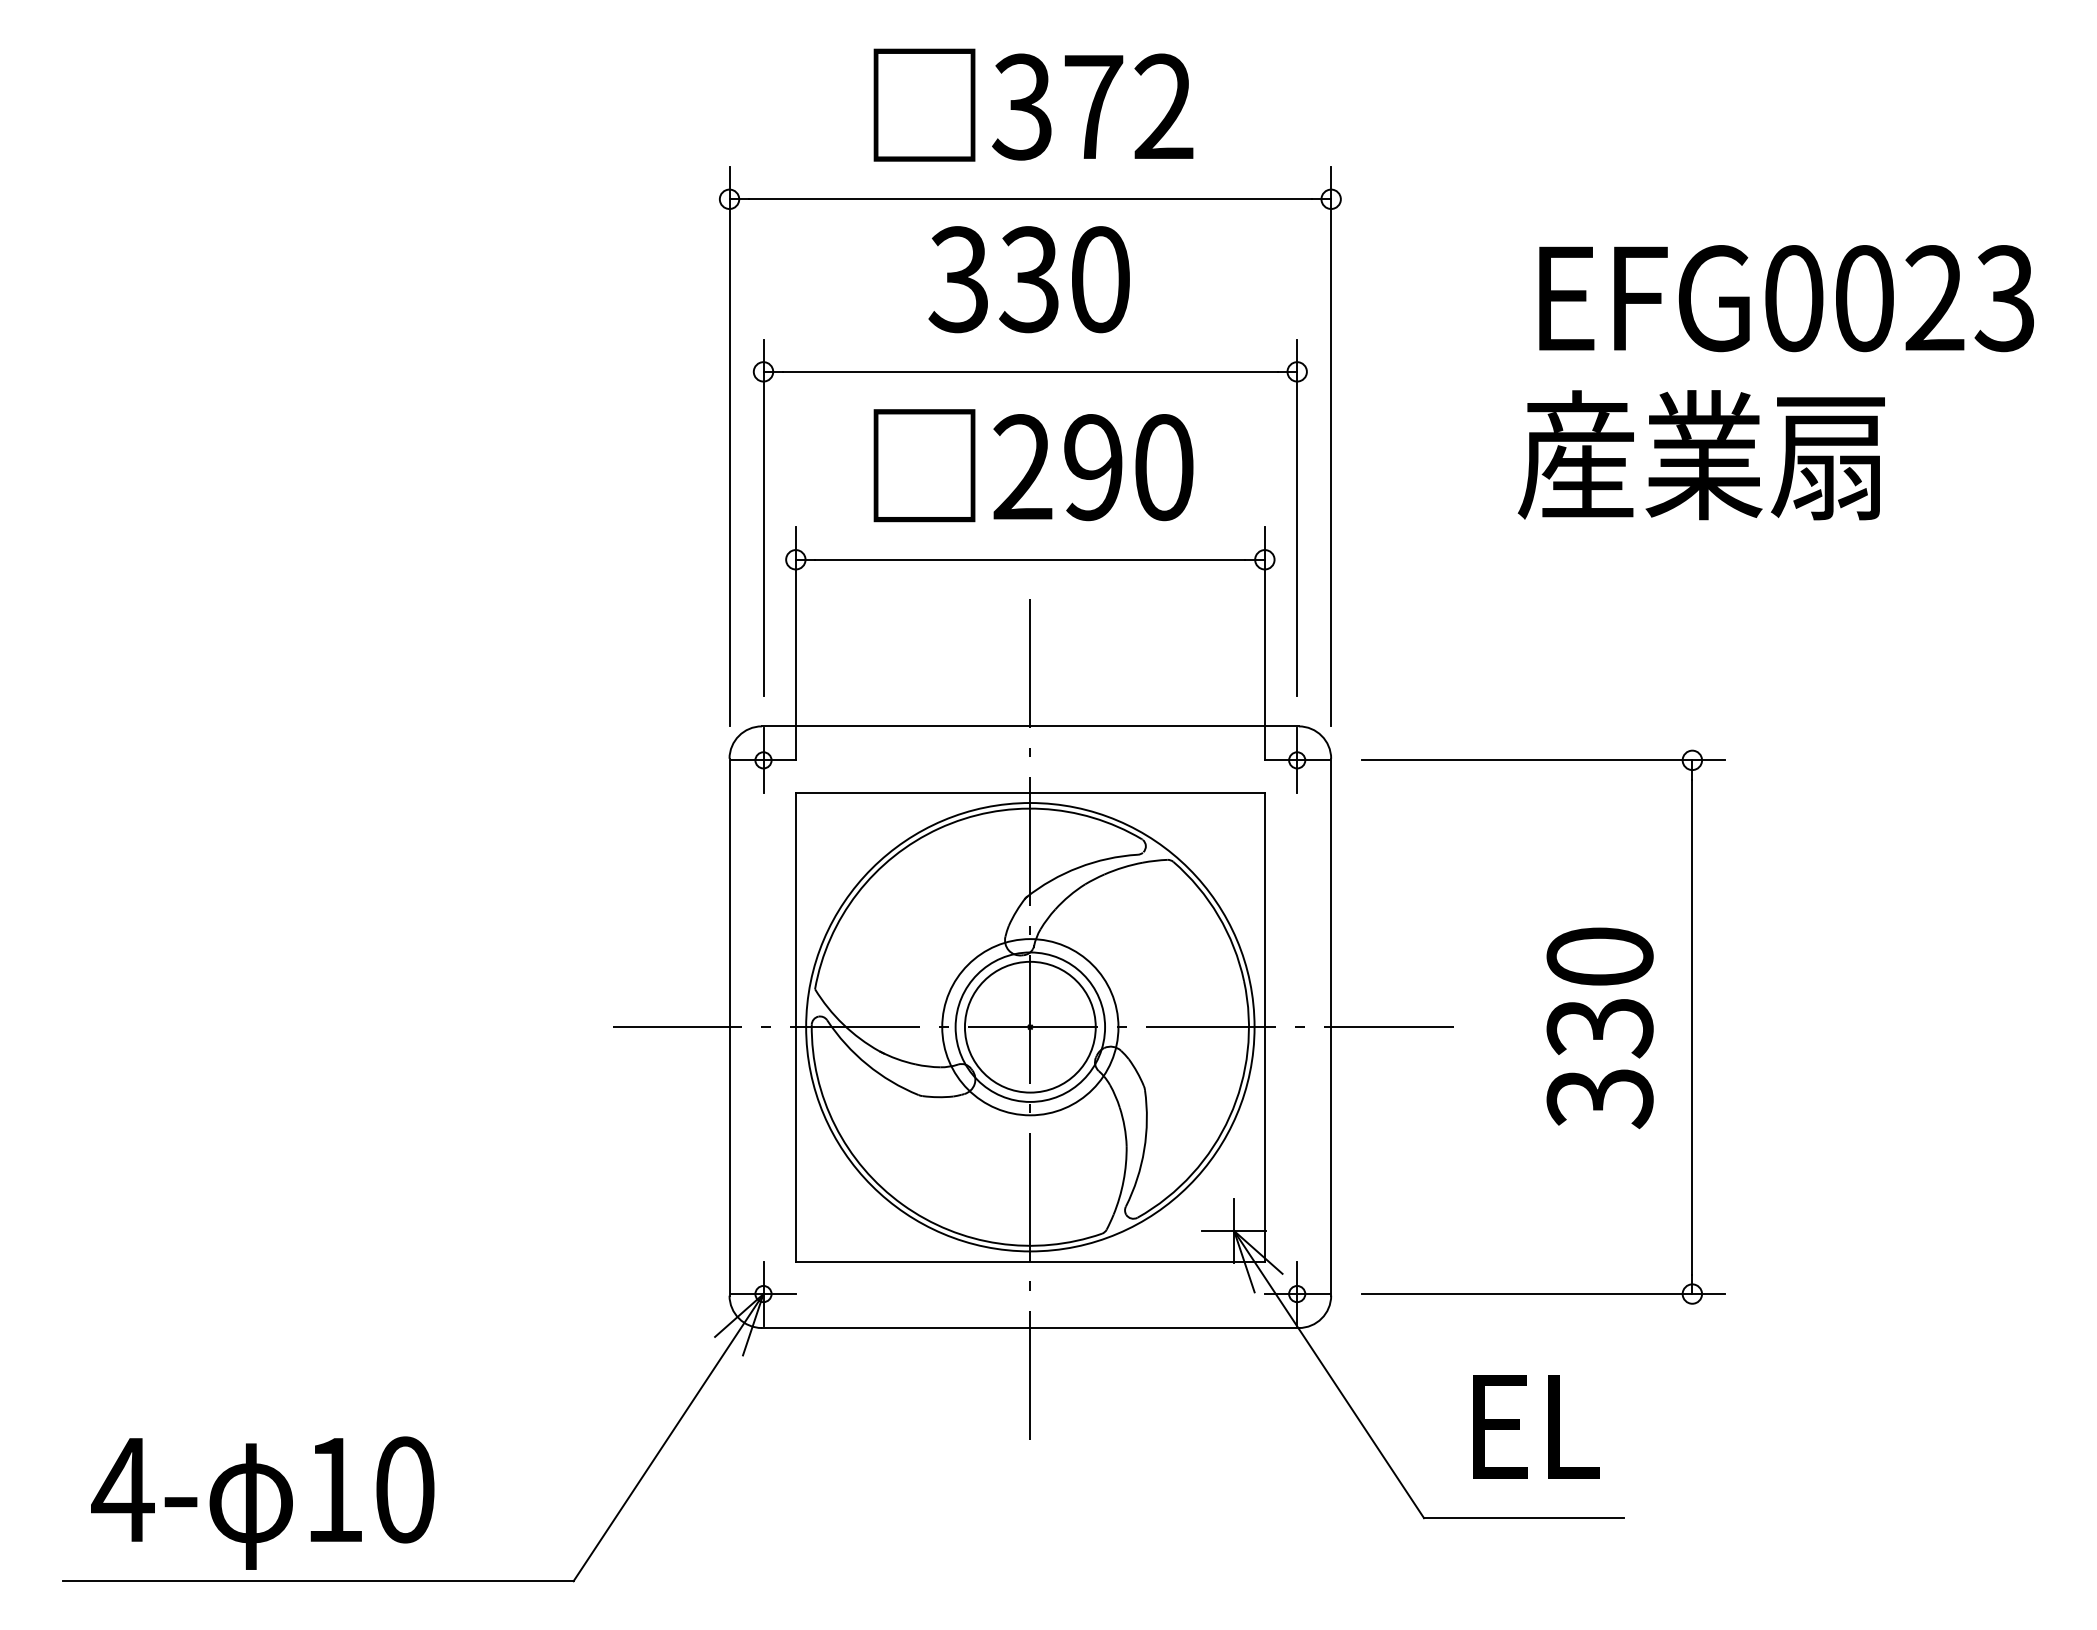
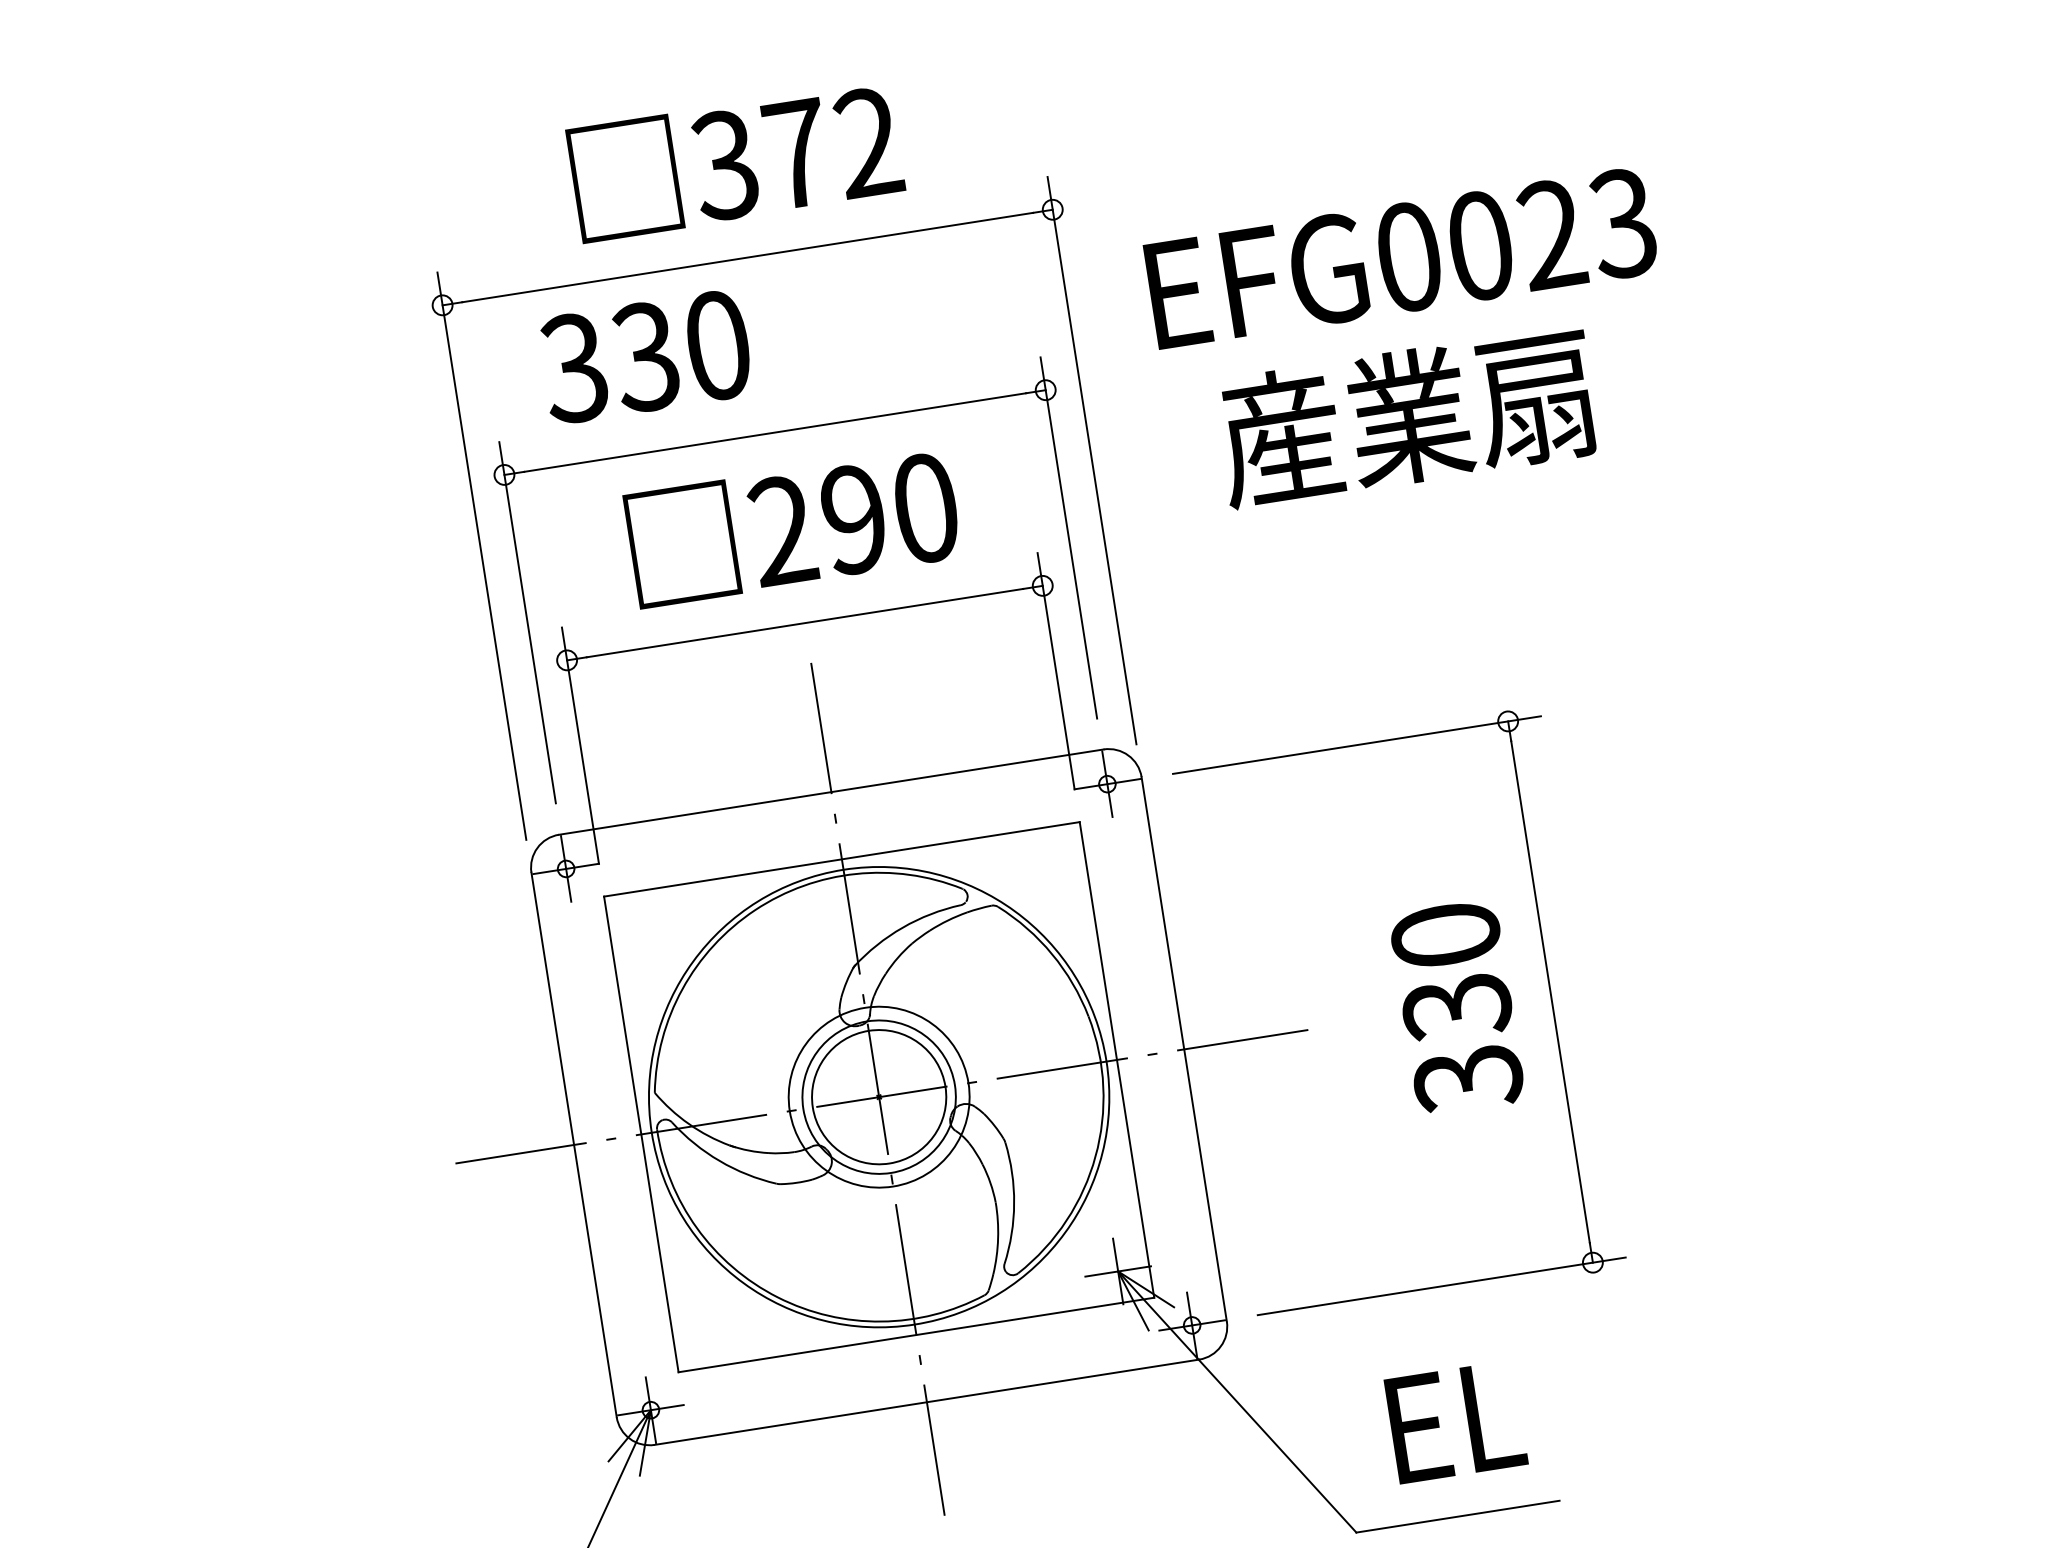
text: (1028, 279) -> (644, 356), moved
text: (1786, 298) -> (1401, 258), moved
text: (1700, 455) -> (1405, 417), moved

